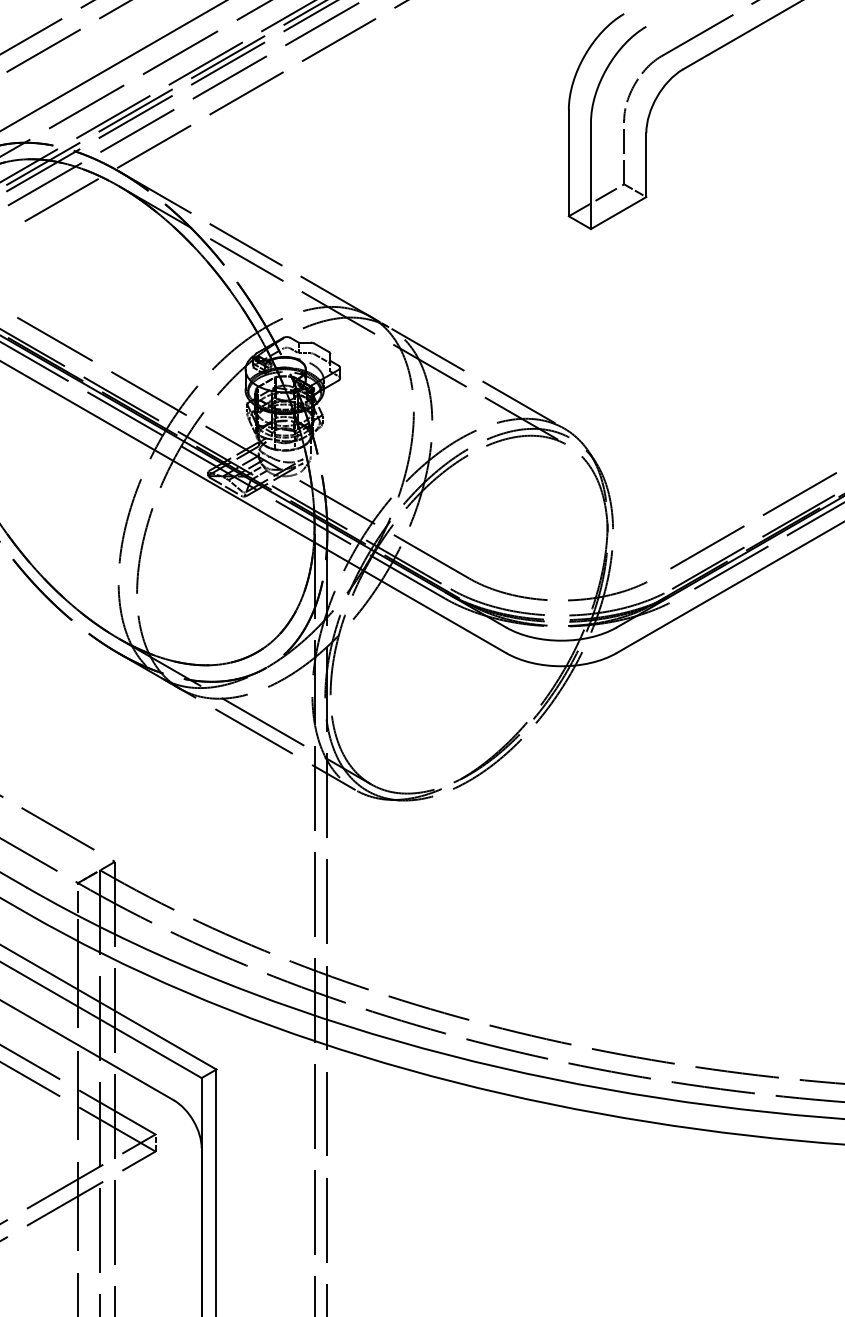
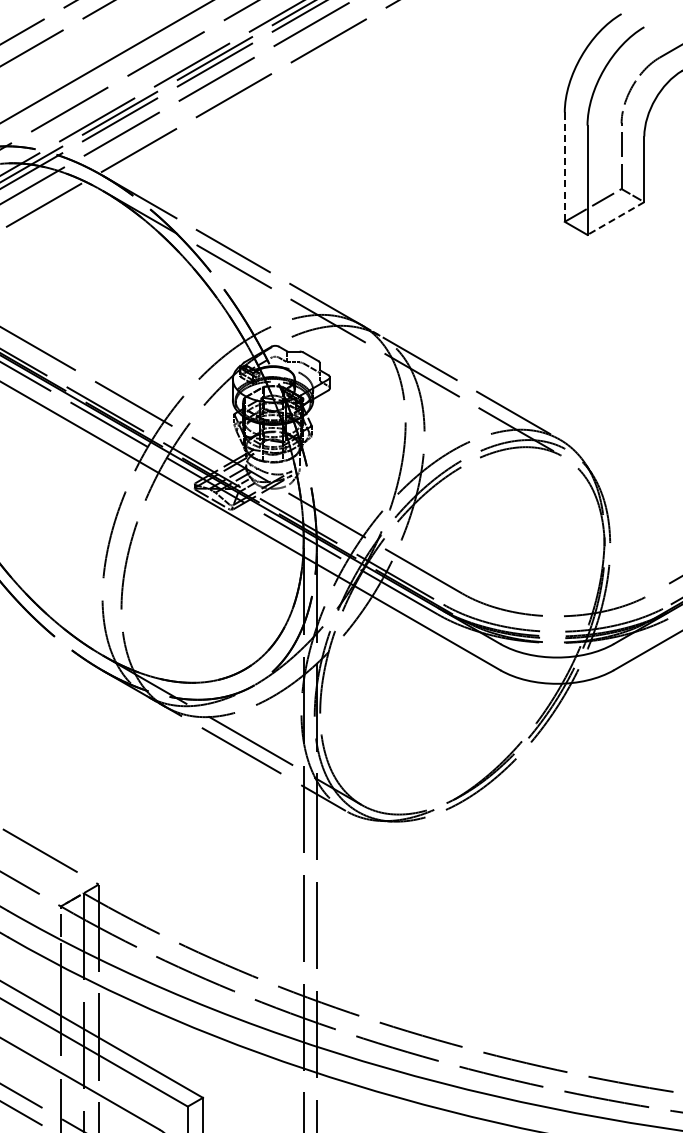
line: (568, 163) -> (564, 167), solid -> dashed
line: (618, 213) -> (615, 218), solid -> dashed

